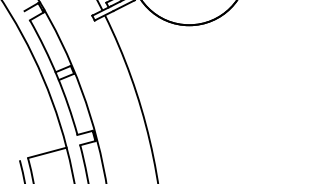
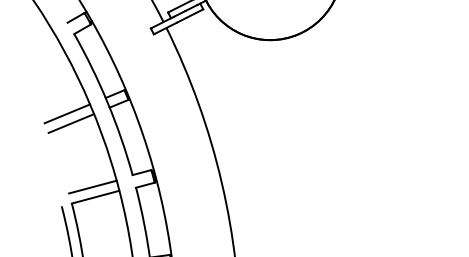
line: (24, 84) -> (67, 113), added
line: (27, 92) -> (71, 123), added
line: (44, 144) -> (92, 186), added

